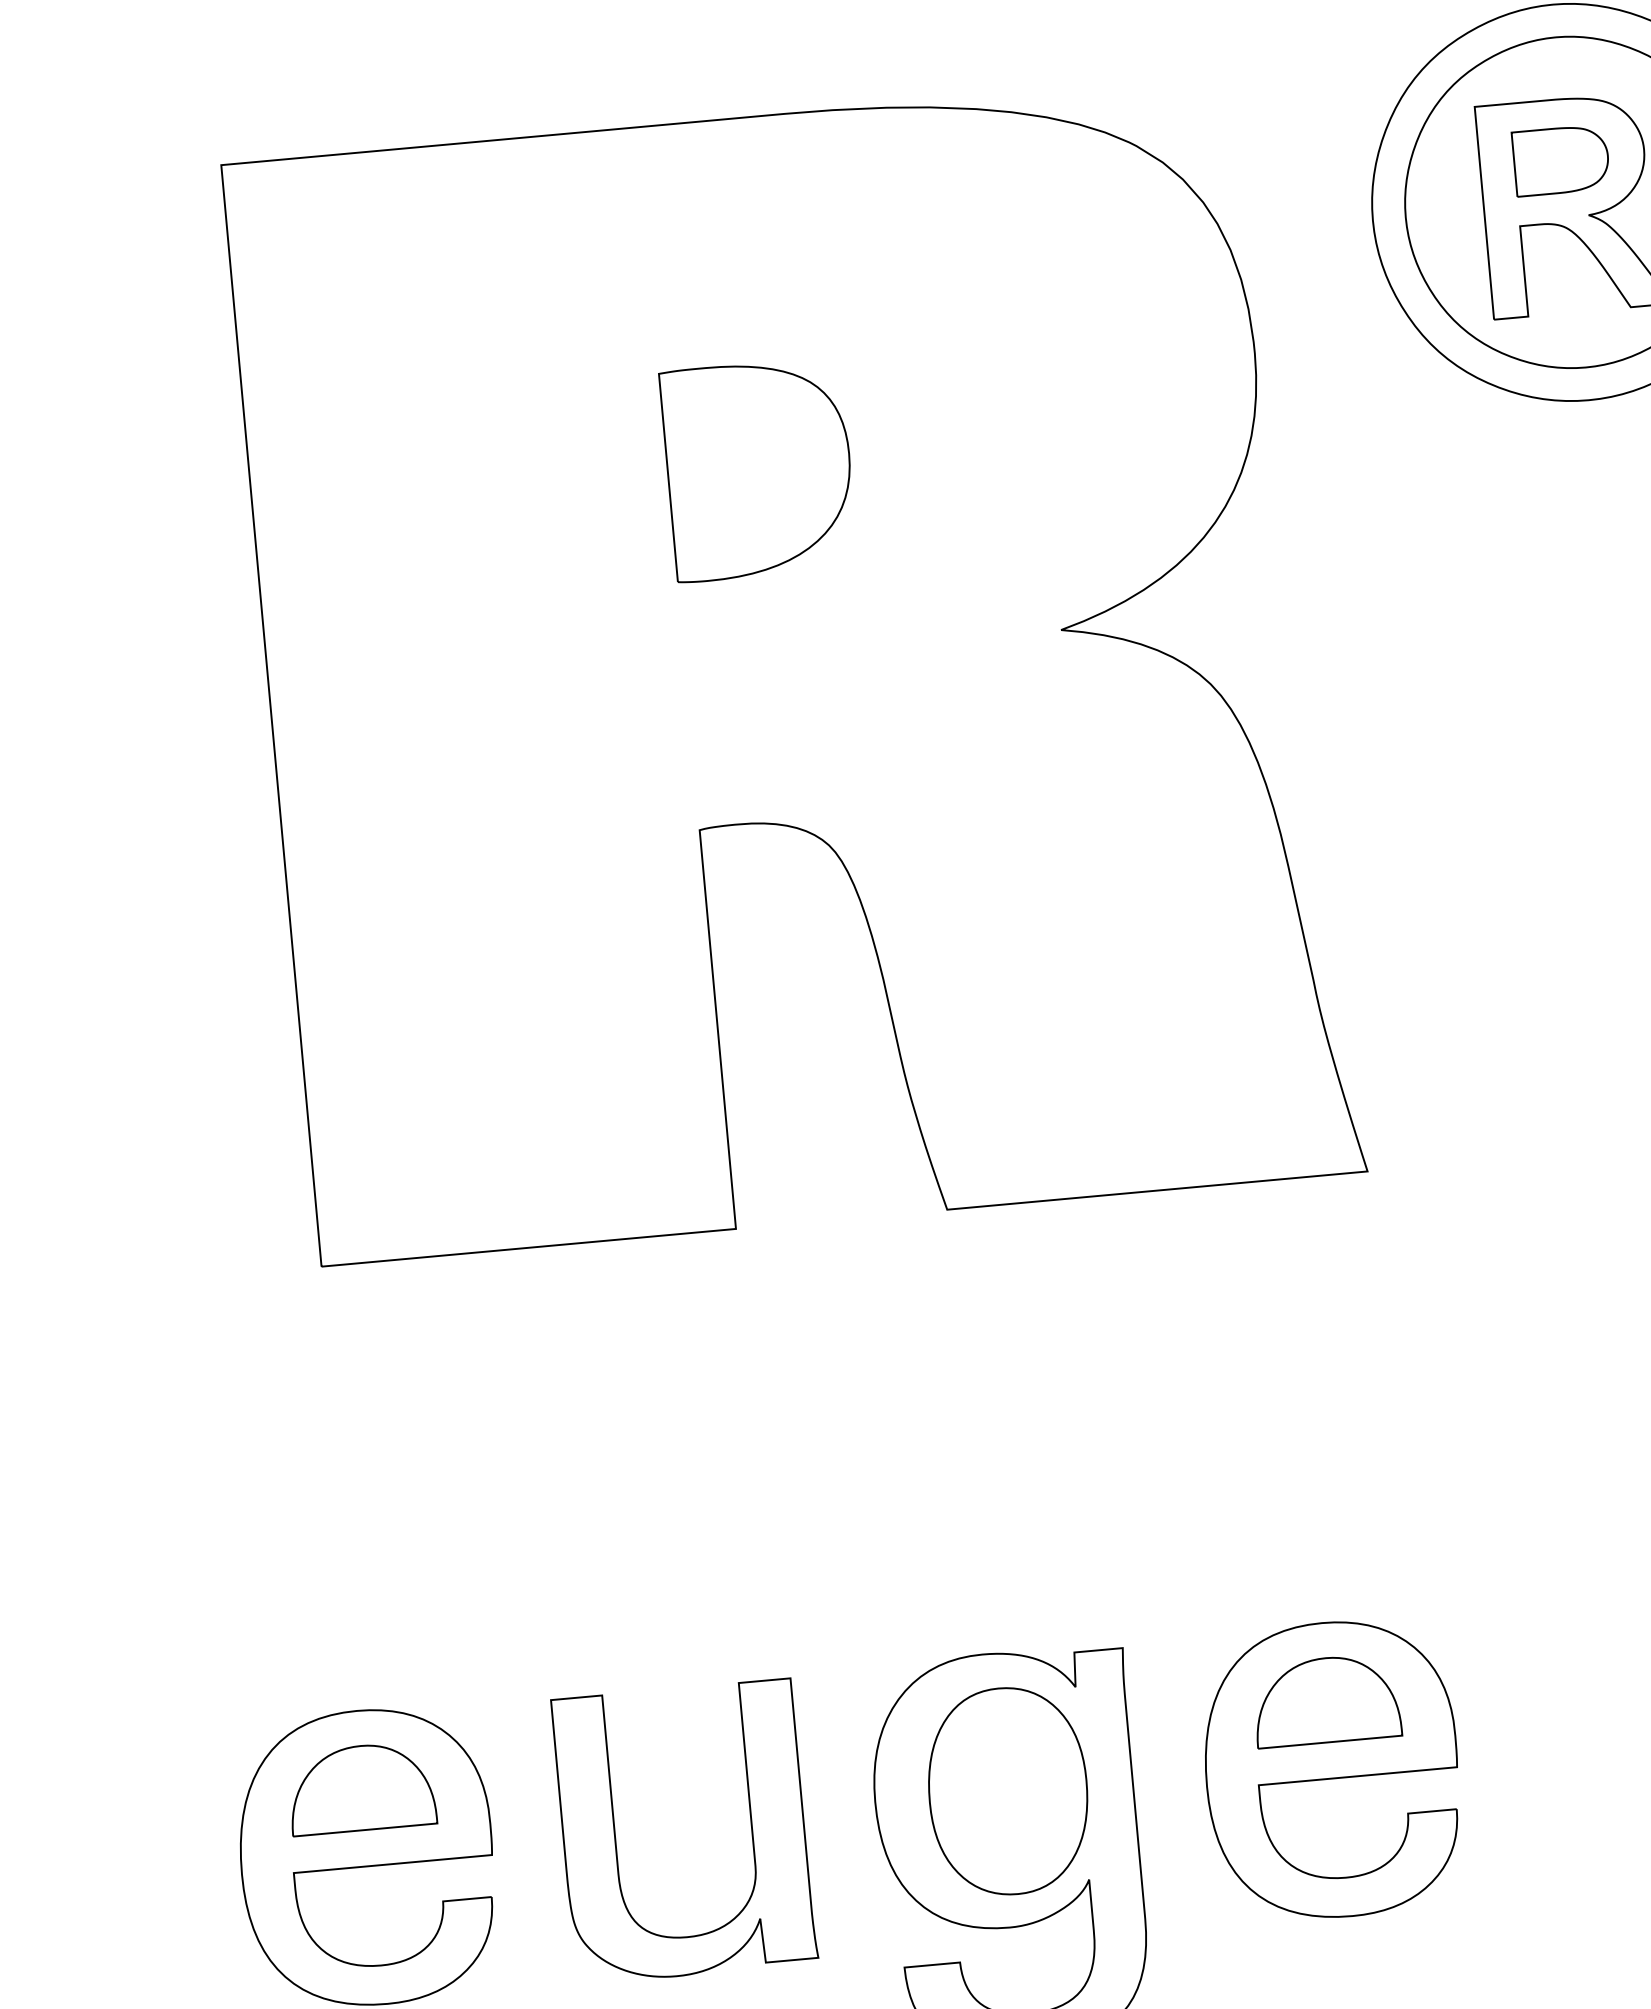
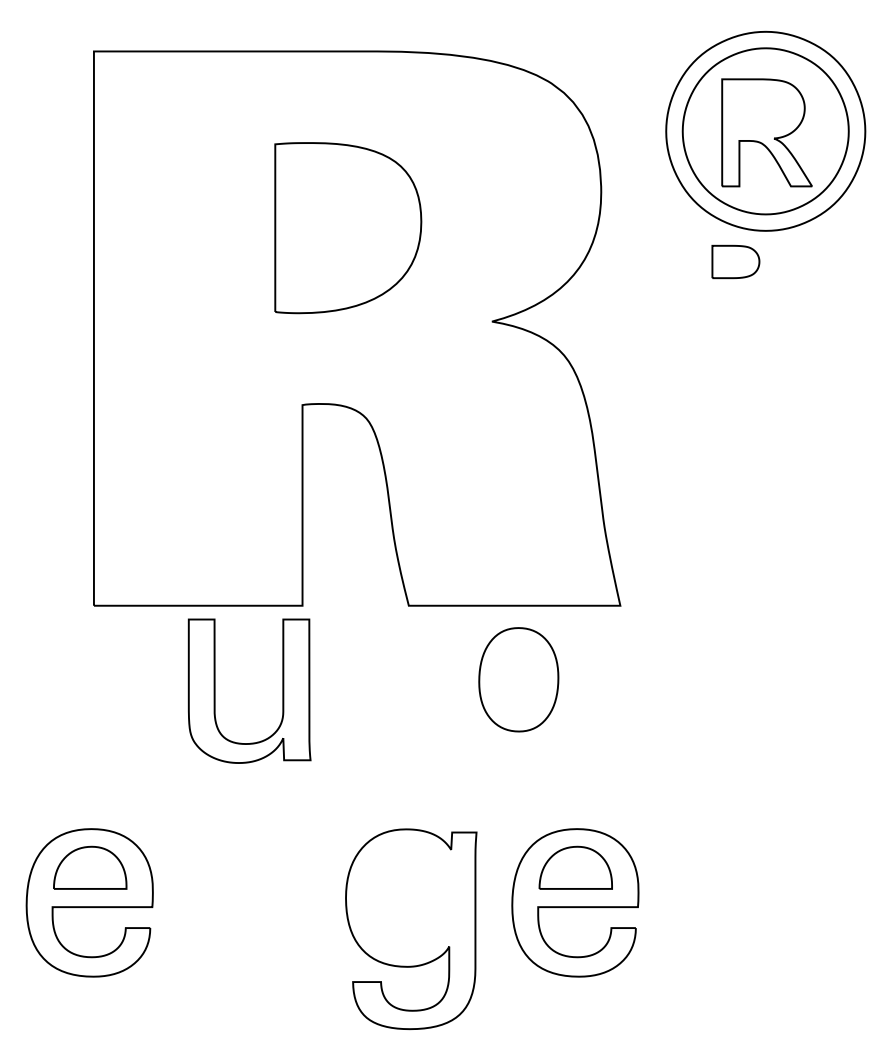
part: (1560, 159) -> (735, 261), moved
part: (758, 468) -> (348, 227), size x1.6
part: (1007, 1790) -> (518, 679), moved
part: (750, 1824) -> (282, 690), moved

